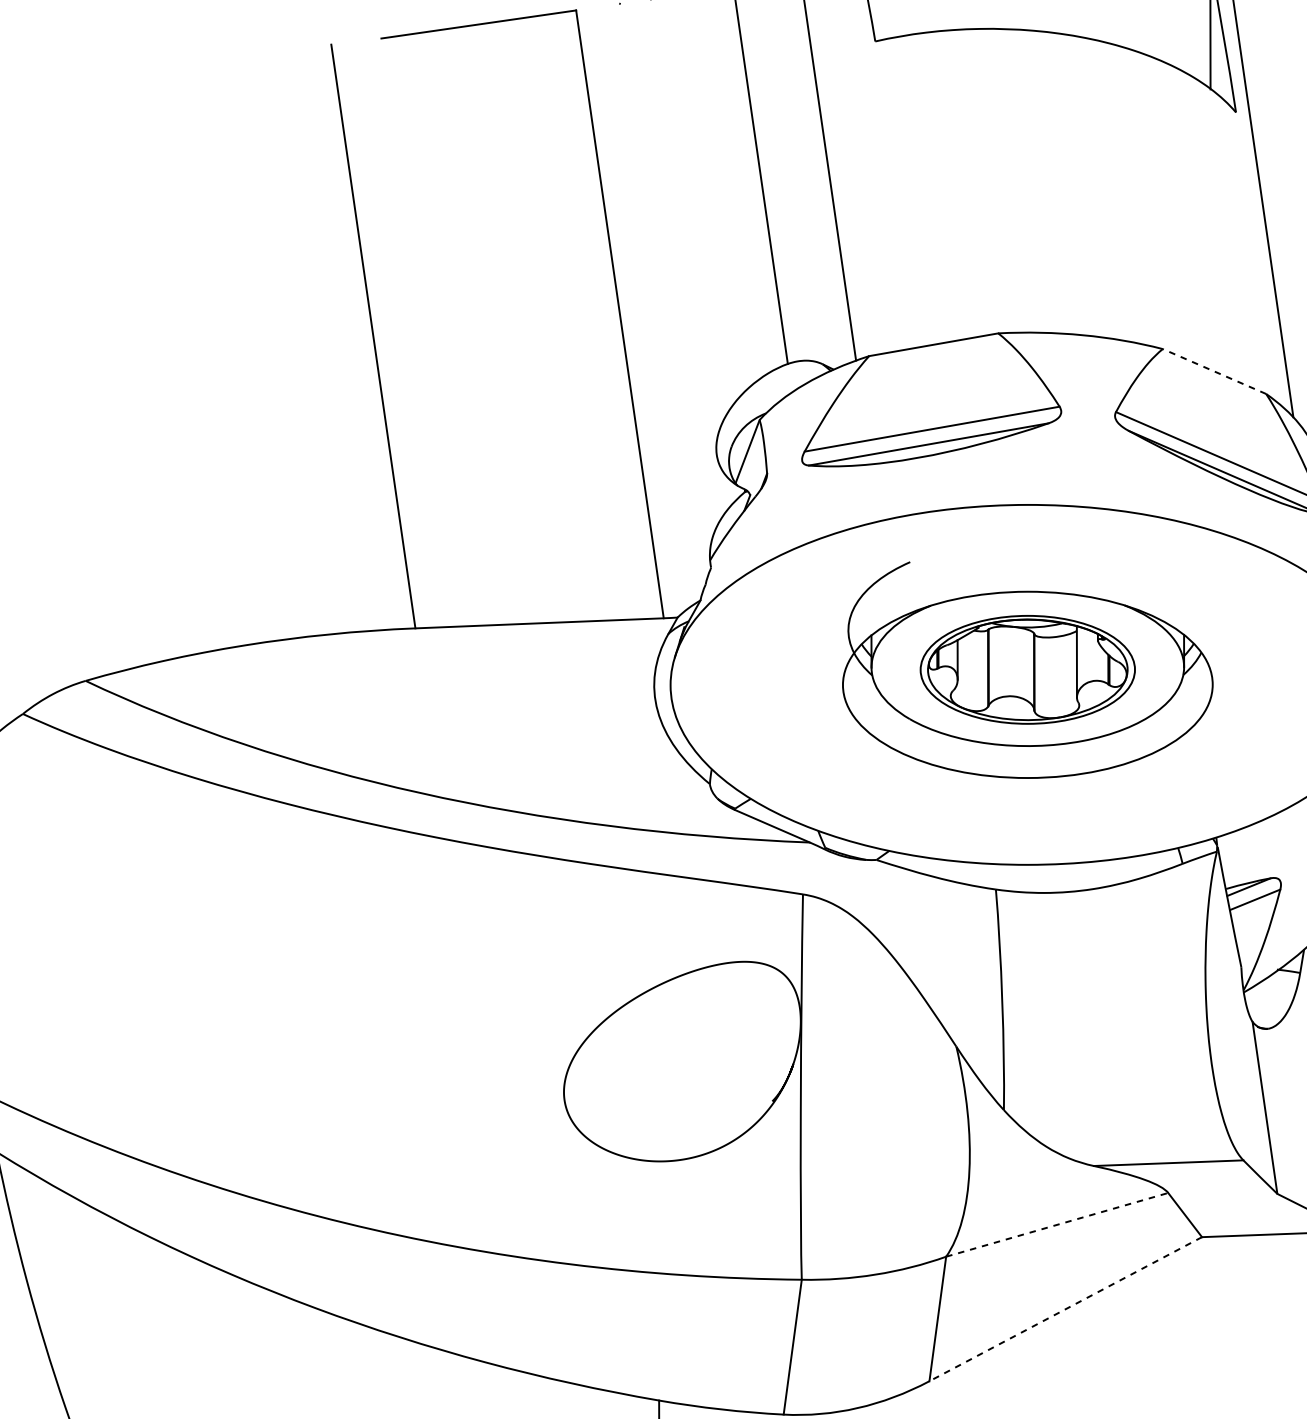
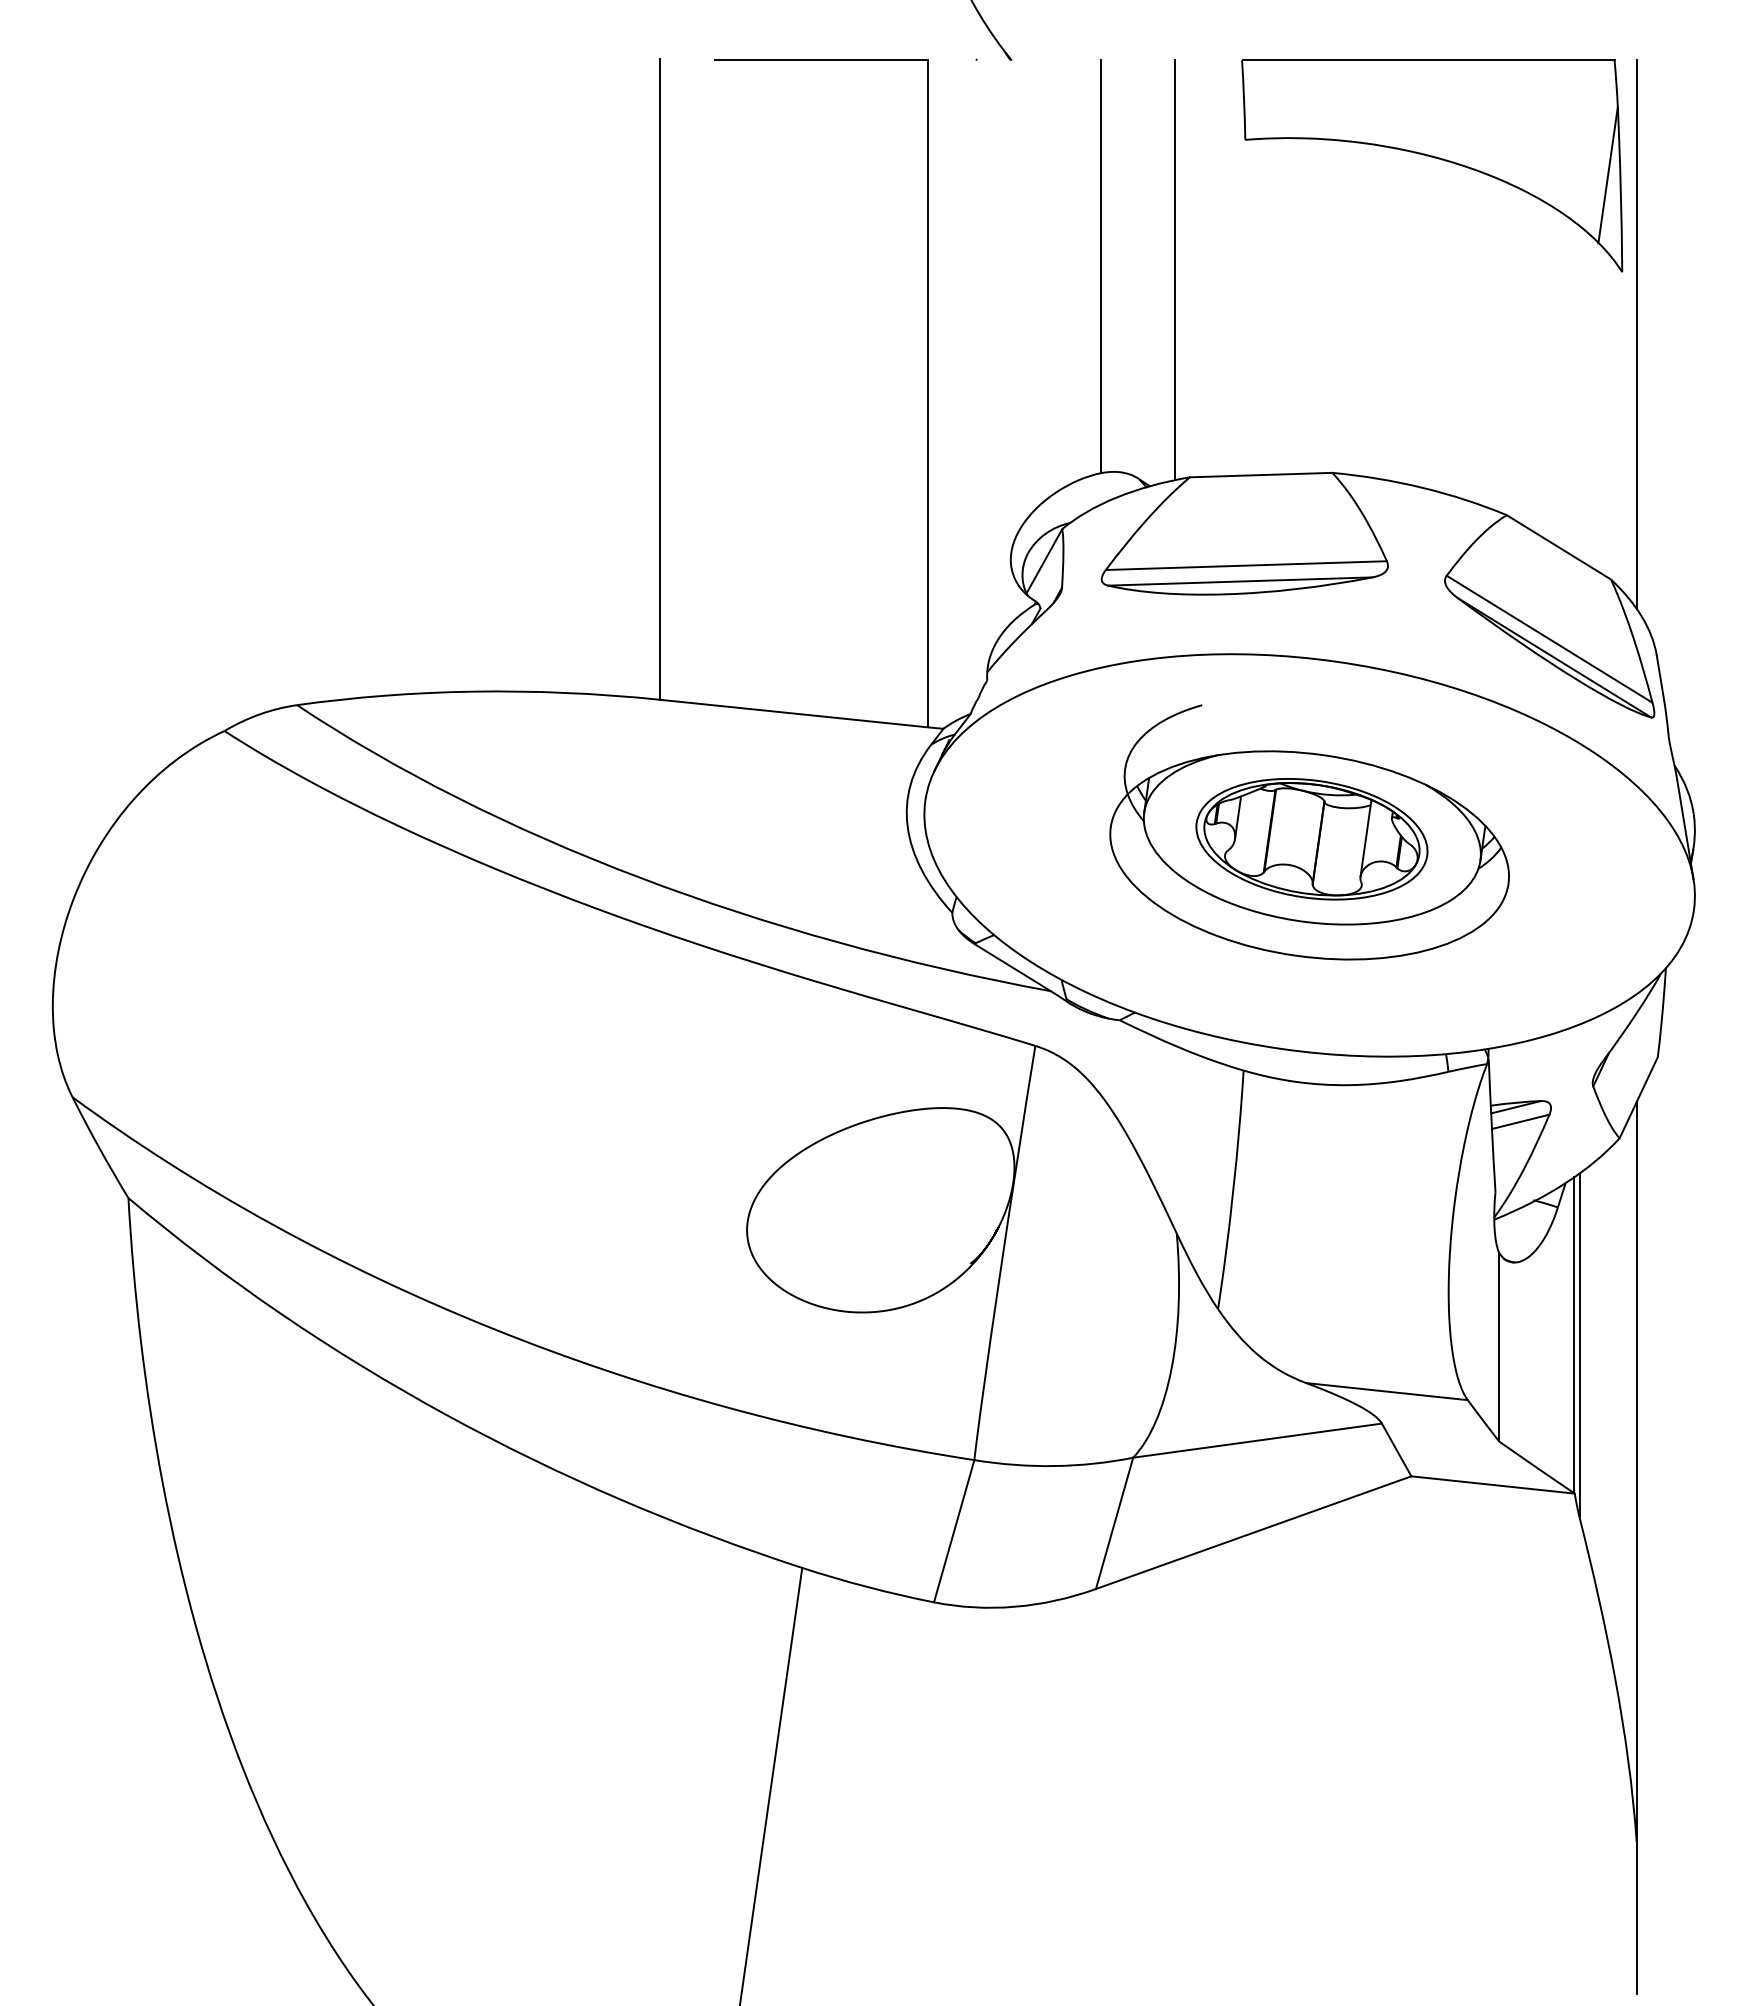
line: (1214, 371) -> (1558, 547), dashed -> solid
line: (1057, 1224) -> (1257, 1440), dashed -> solid
line: (1065, 1309) -> (1253, 1532), dashed -> solid

